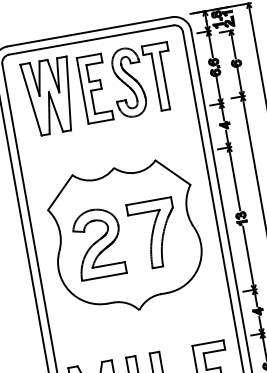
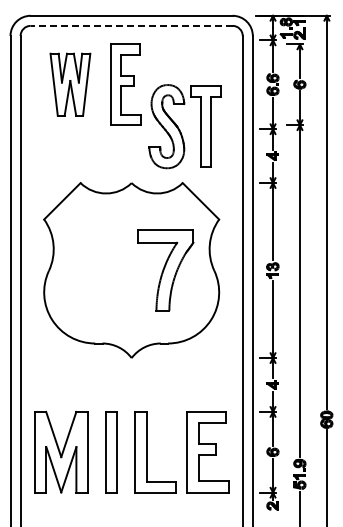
line: (91, 39) -> (131, 25), solid -> dashed
part: (142, 80) -> (184, 126), moved
part: (49, 96) -> (70, 84), size x0.7
part: (97, 243) -> (96, 269), removed

